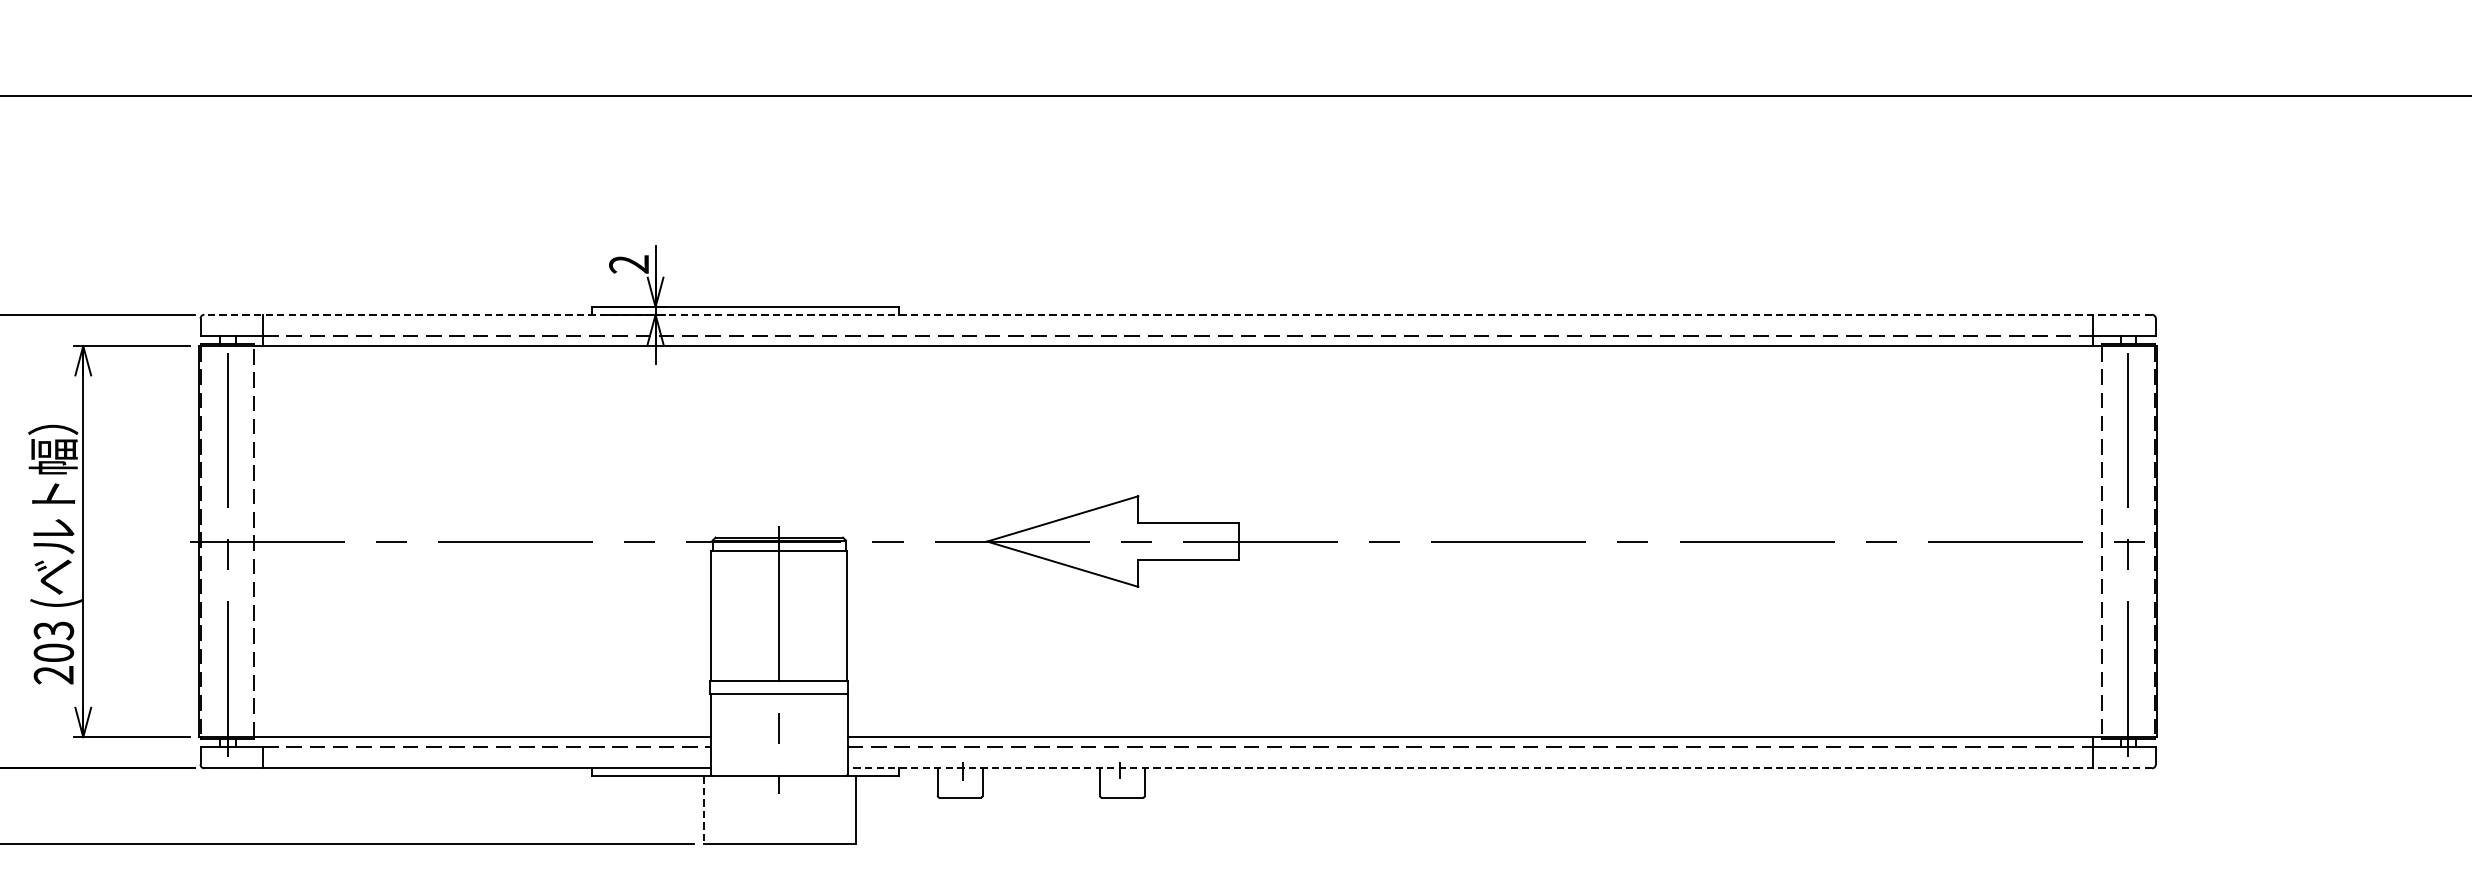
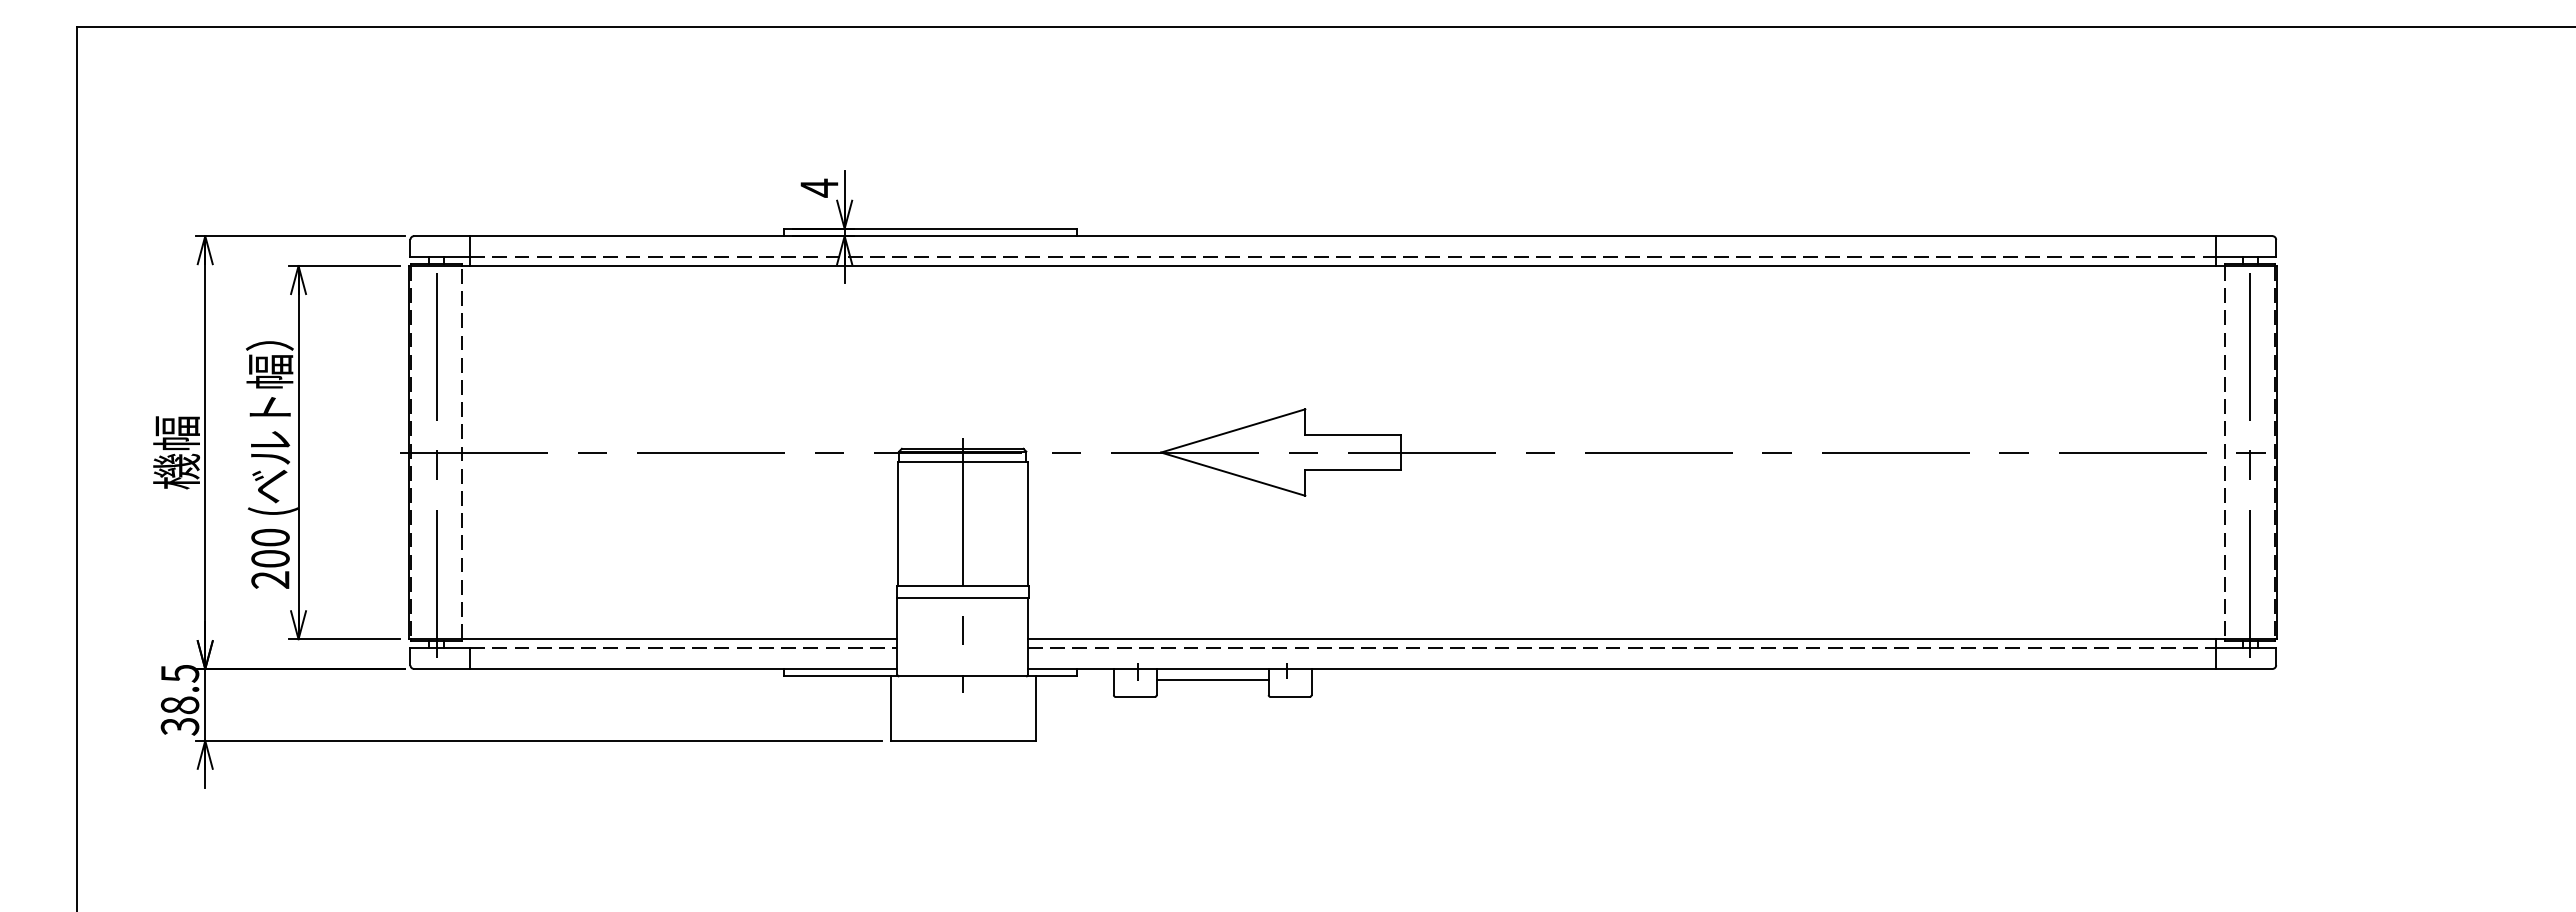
text: (629, 263) -> (819, 187), 2 -> 4
line: (1177, 315) -> (1342, 236), dashed -> solid
text: (53, 630) -> (270, 537), 203 -> 200
line: (1499, 767) -> (1649, 668), dashed -> solid
line: (1041, 780) -> (1212, 680), added
line: (703, 810) -> (890, 709), dashed -> solid

